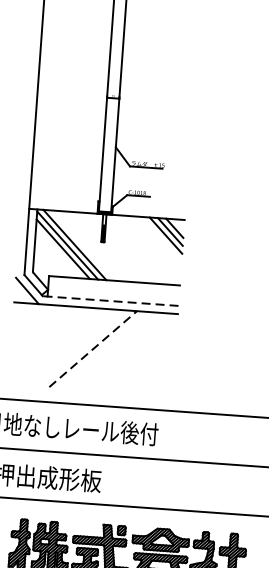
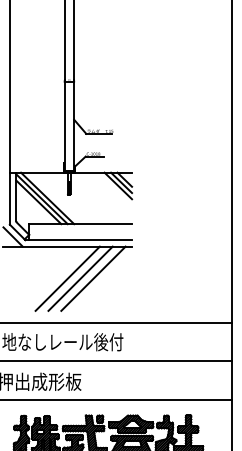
line: (110, 301) -> (78, 240), dashed -> solid
line: (94, 348) -> (68, 278), dashed -> solid
line: (109, 349) -> (80, 278), added
line: (125, 351) -> (93, 278), added

